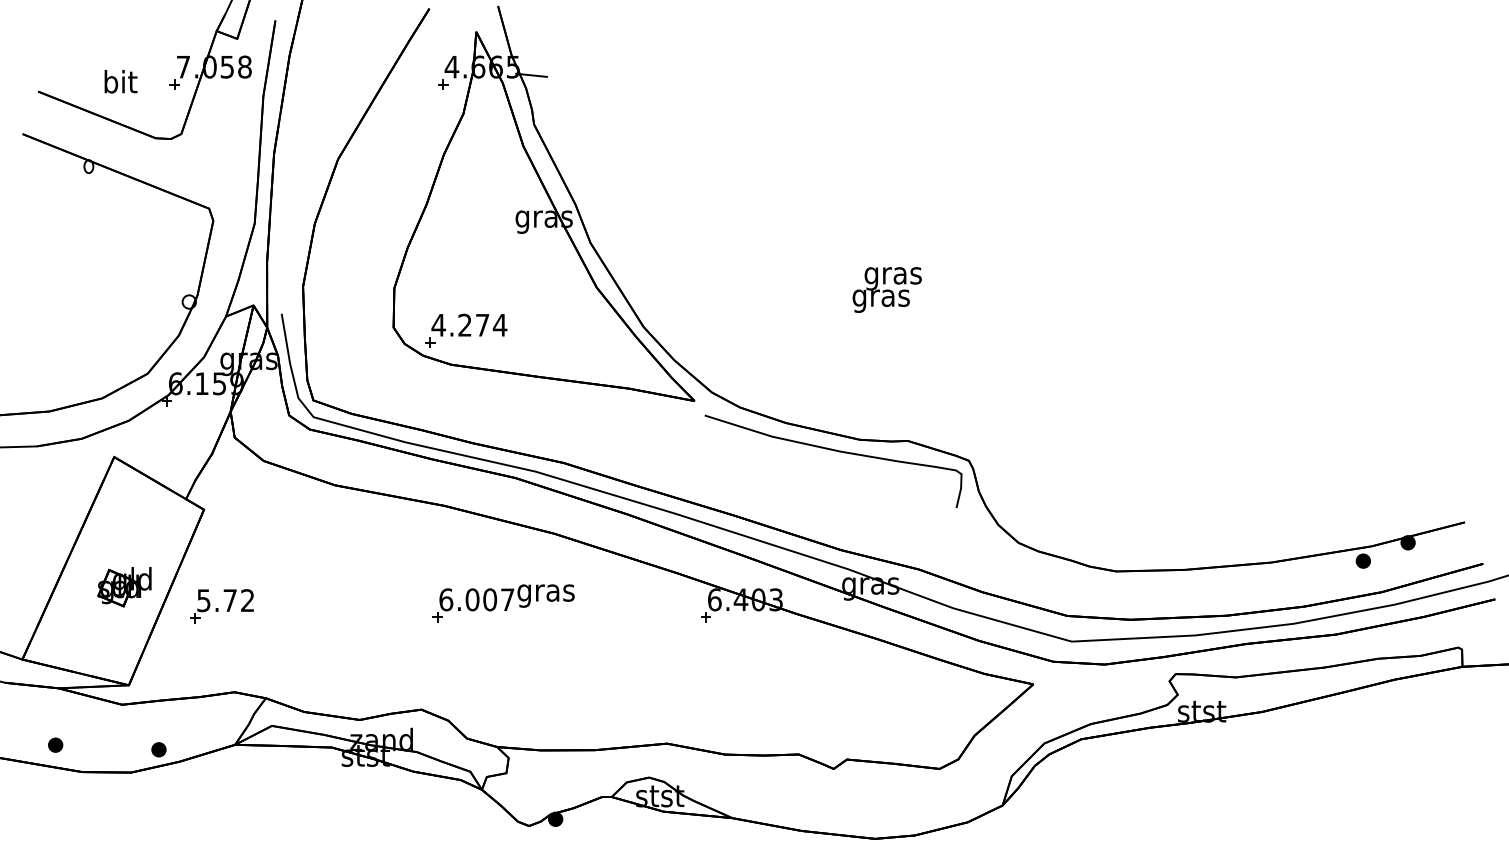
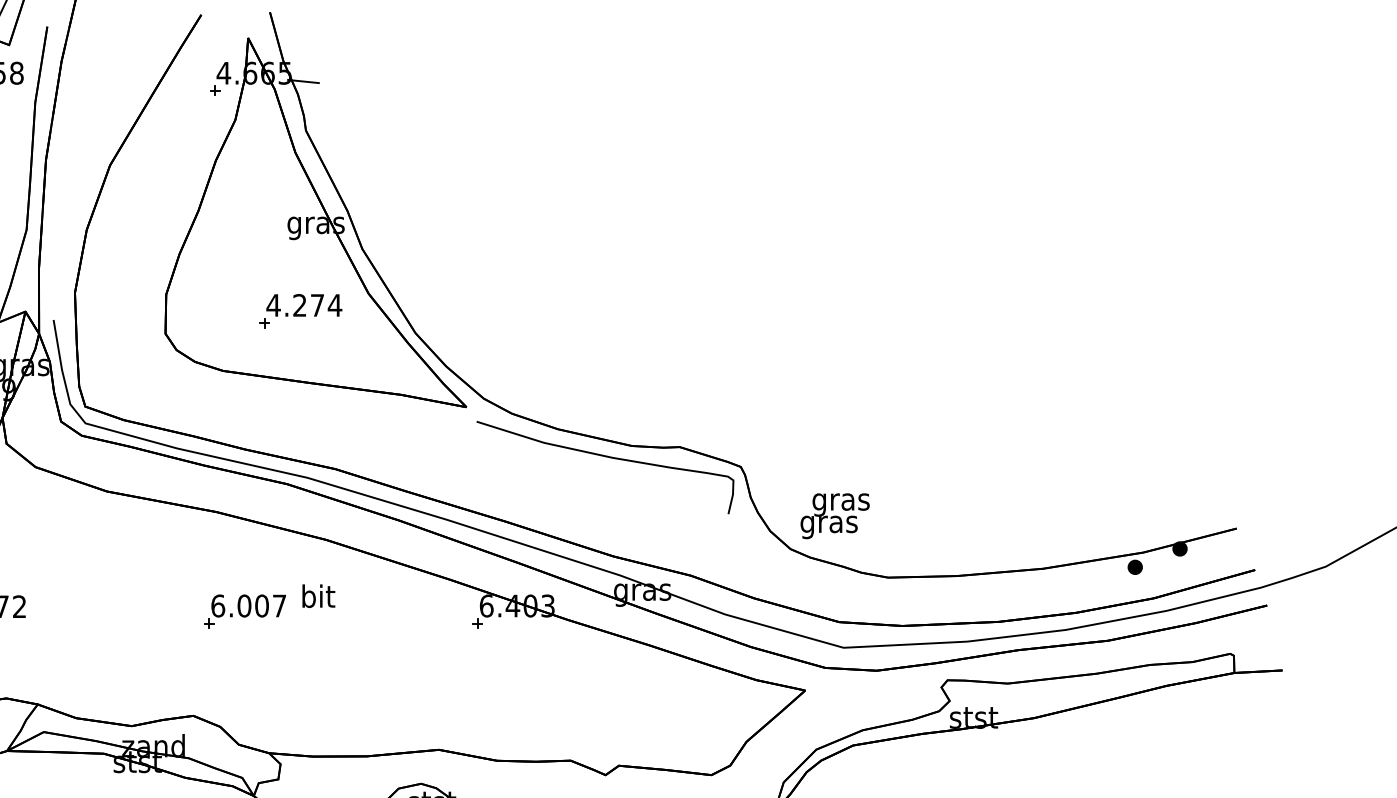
text: (886, 289) -> (834, 515), moved
part: (466, 330) -> (301, 310), moved
text: (545, 592) -> (317, 598), gras -> bit

